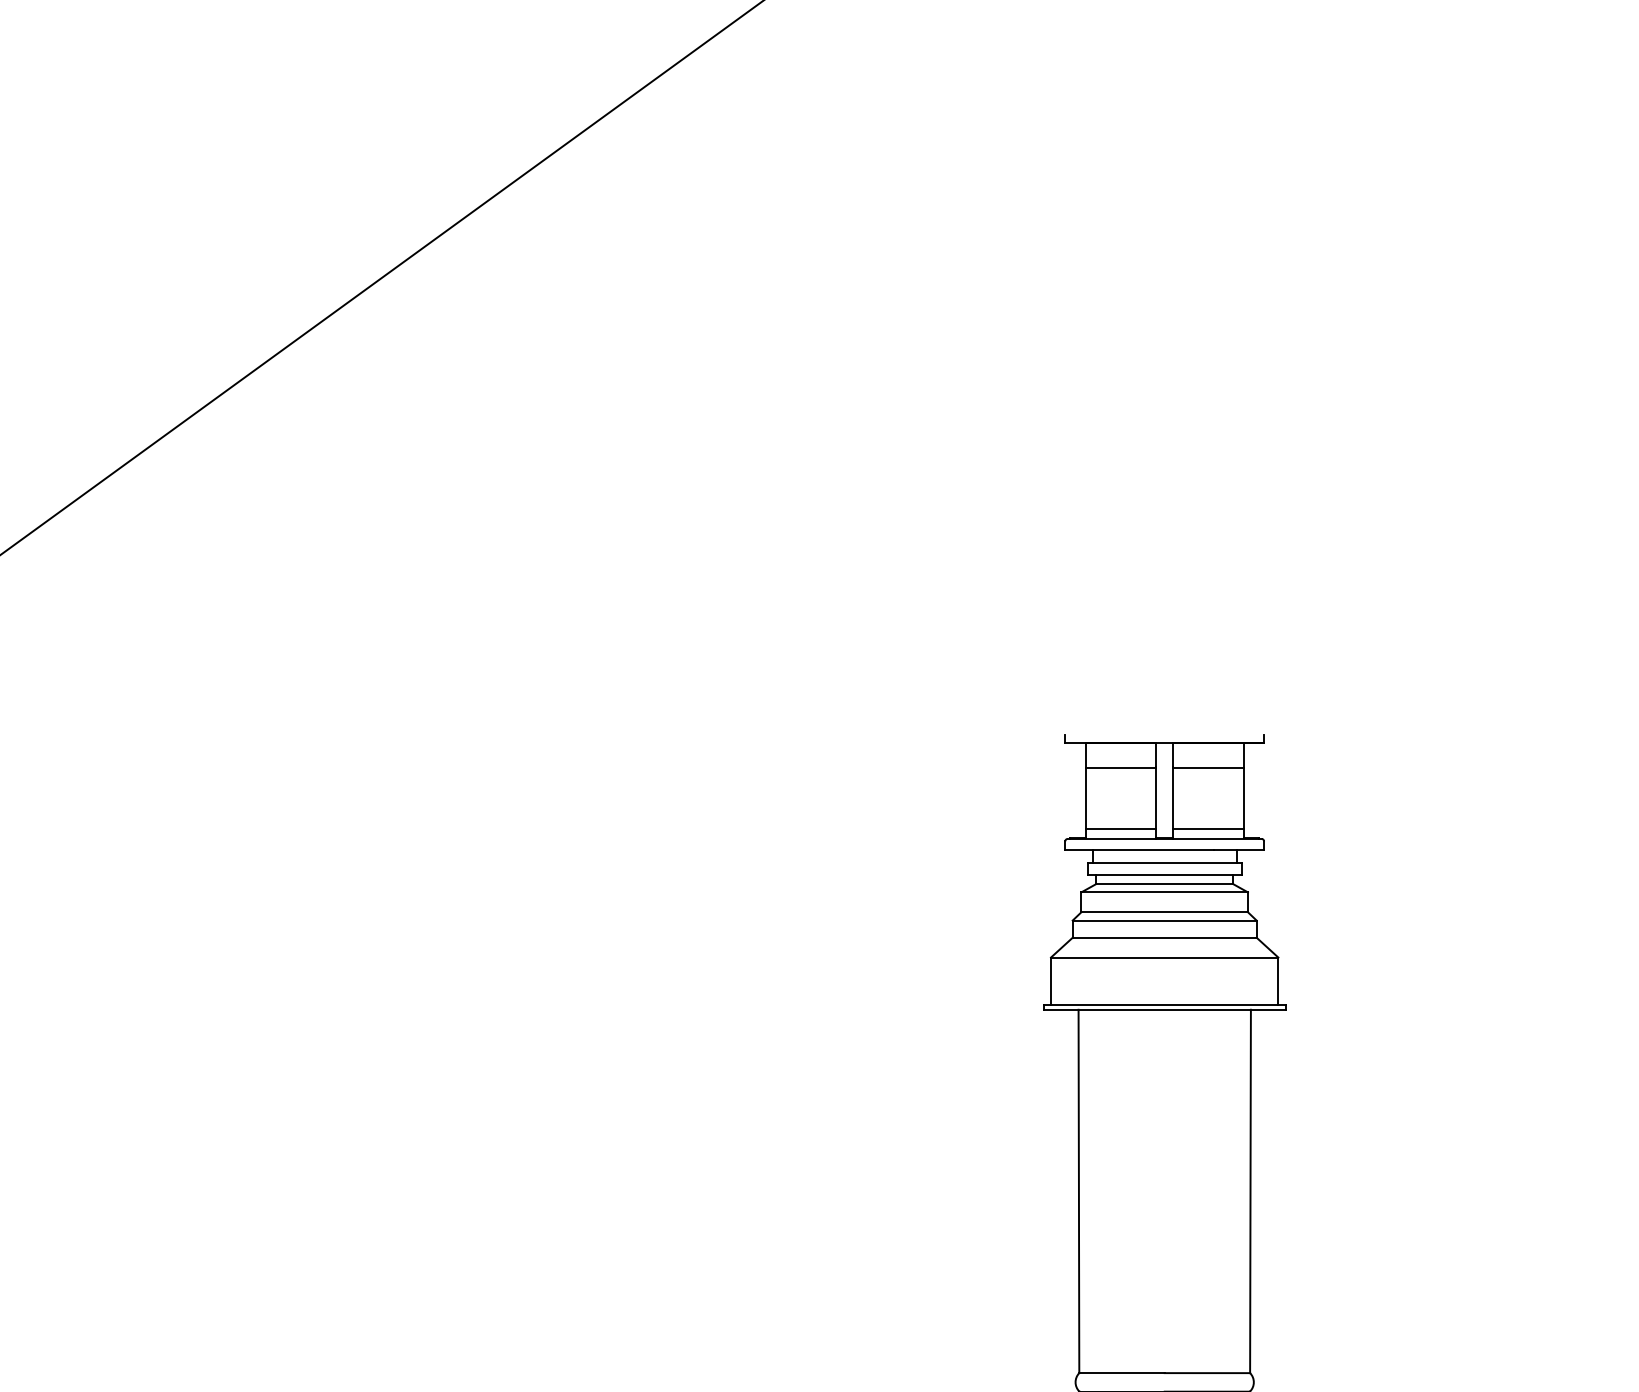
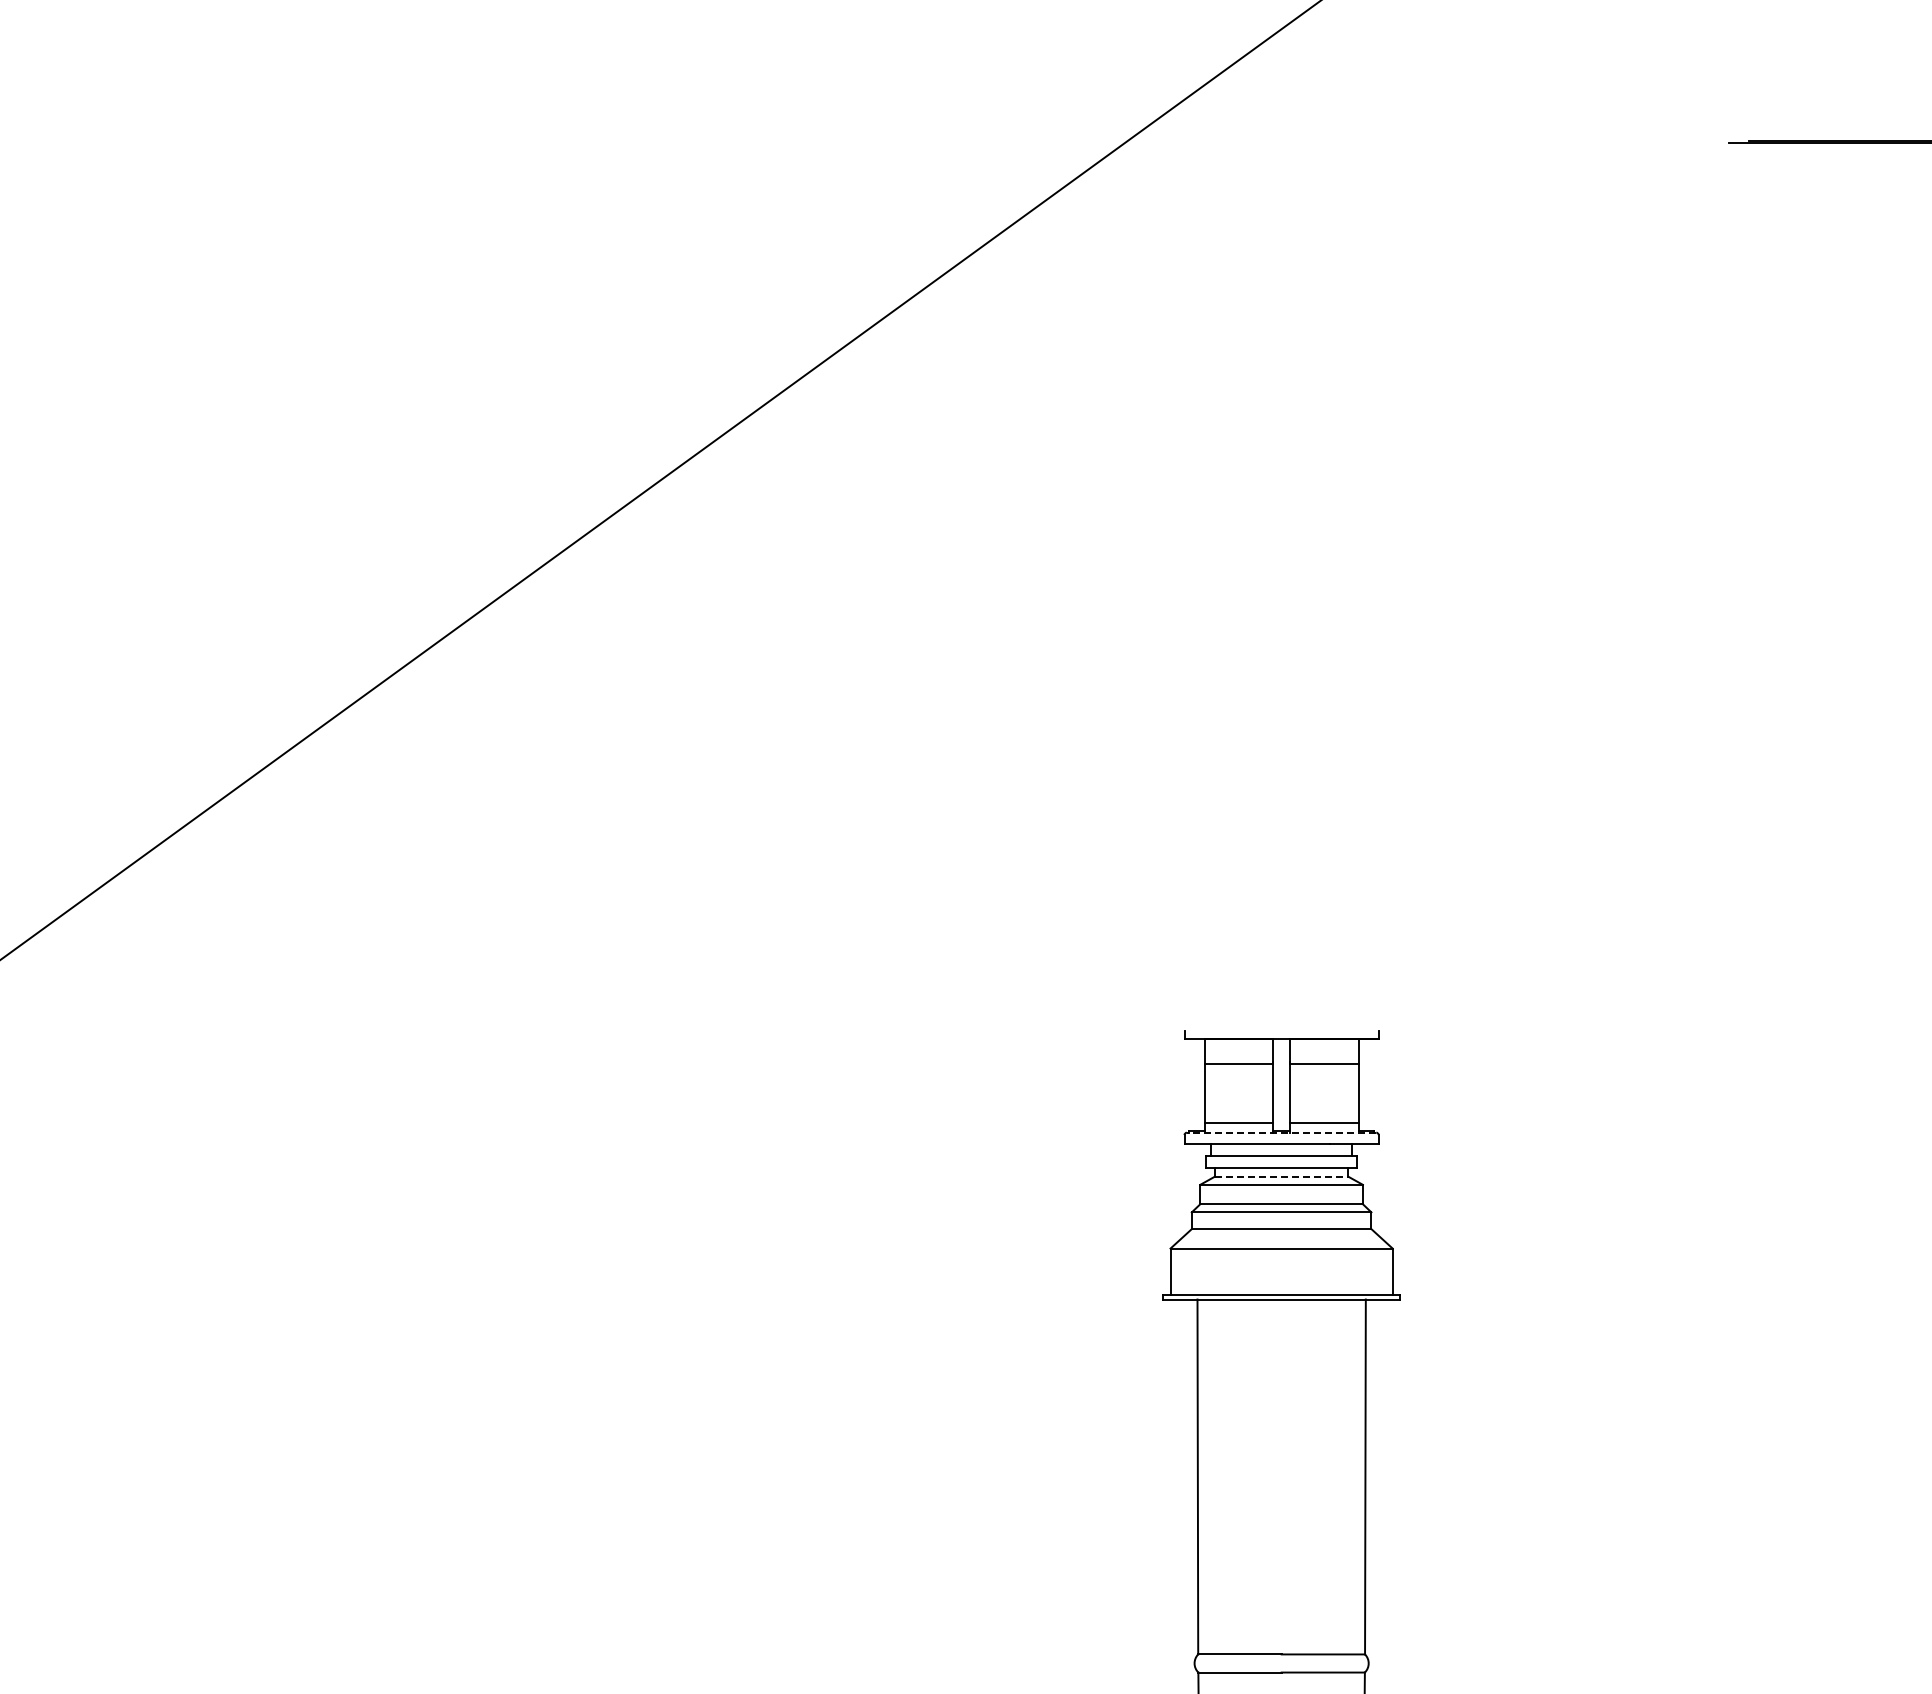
line: (1164, 838) -> (1281, 1132), solid -> dashed
line: (1164, 883) -> (1281, 1176), solid -> dashed

